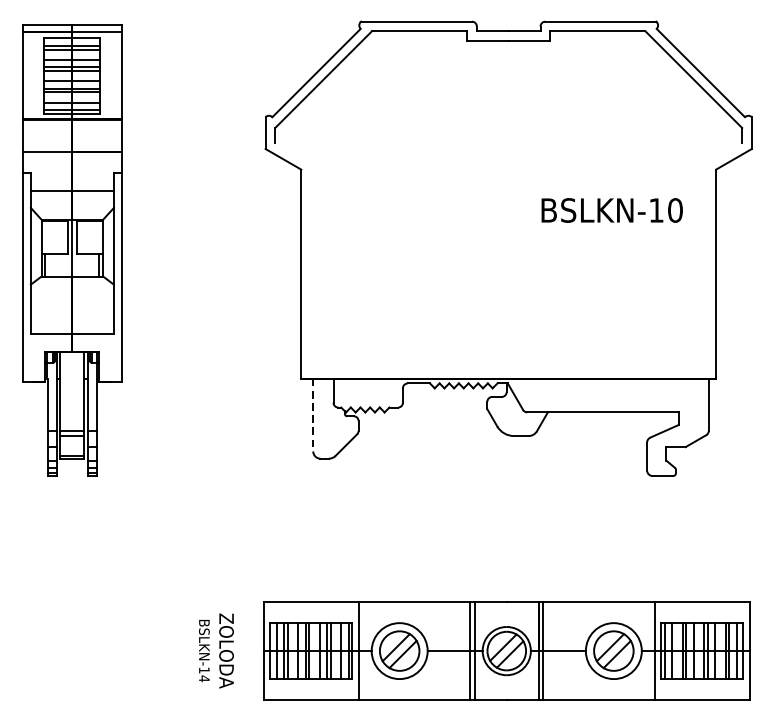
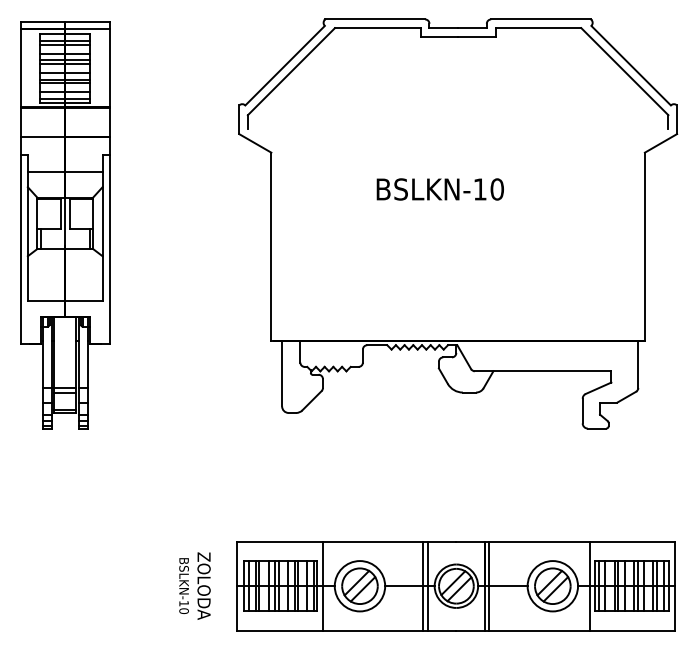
text: (611, 210) -> (439, 189), moved
line: (313, 414) -> (282, 373), dashed -> solid
text: (203, 679) -> (183, 611), BSLKN-14 -> BSLKN-10

